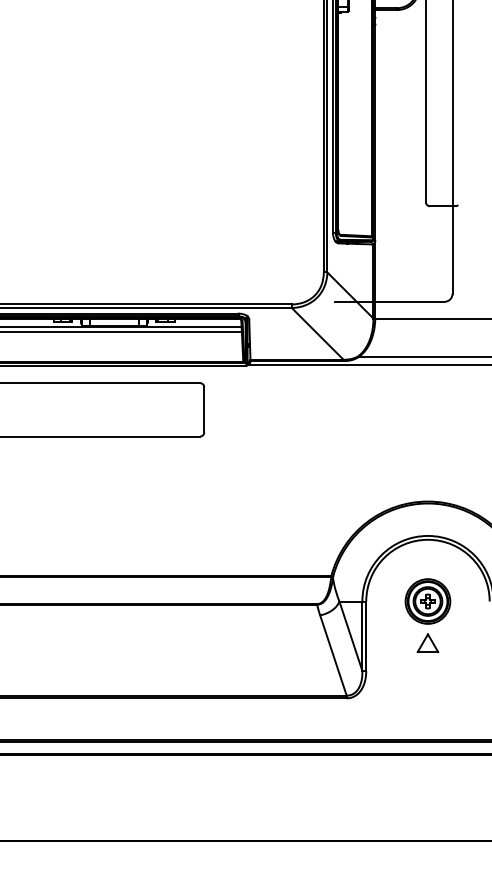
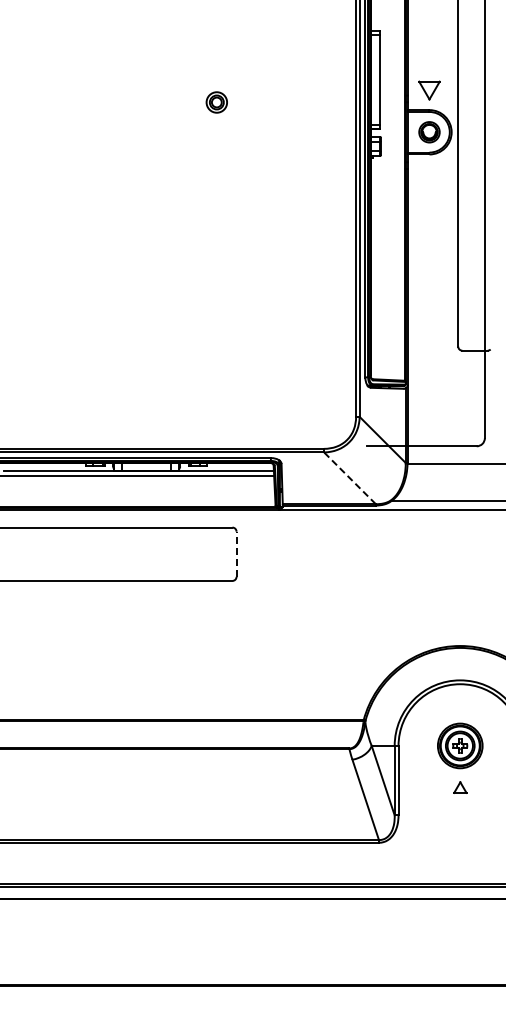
line: (318, 334) -> (350, 478), solid -> dashed
line: (204, 410) -> (236, 554), solid -> dashed
part: (428, 643) -> (460, 787), size x0.6

